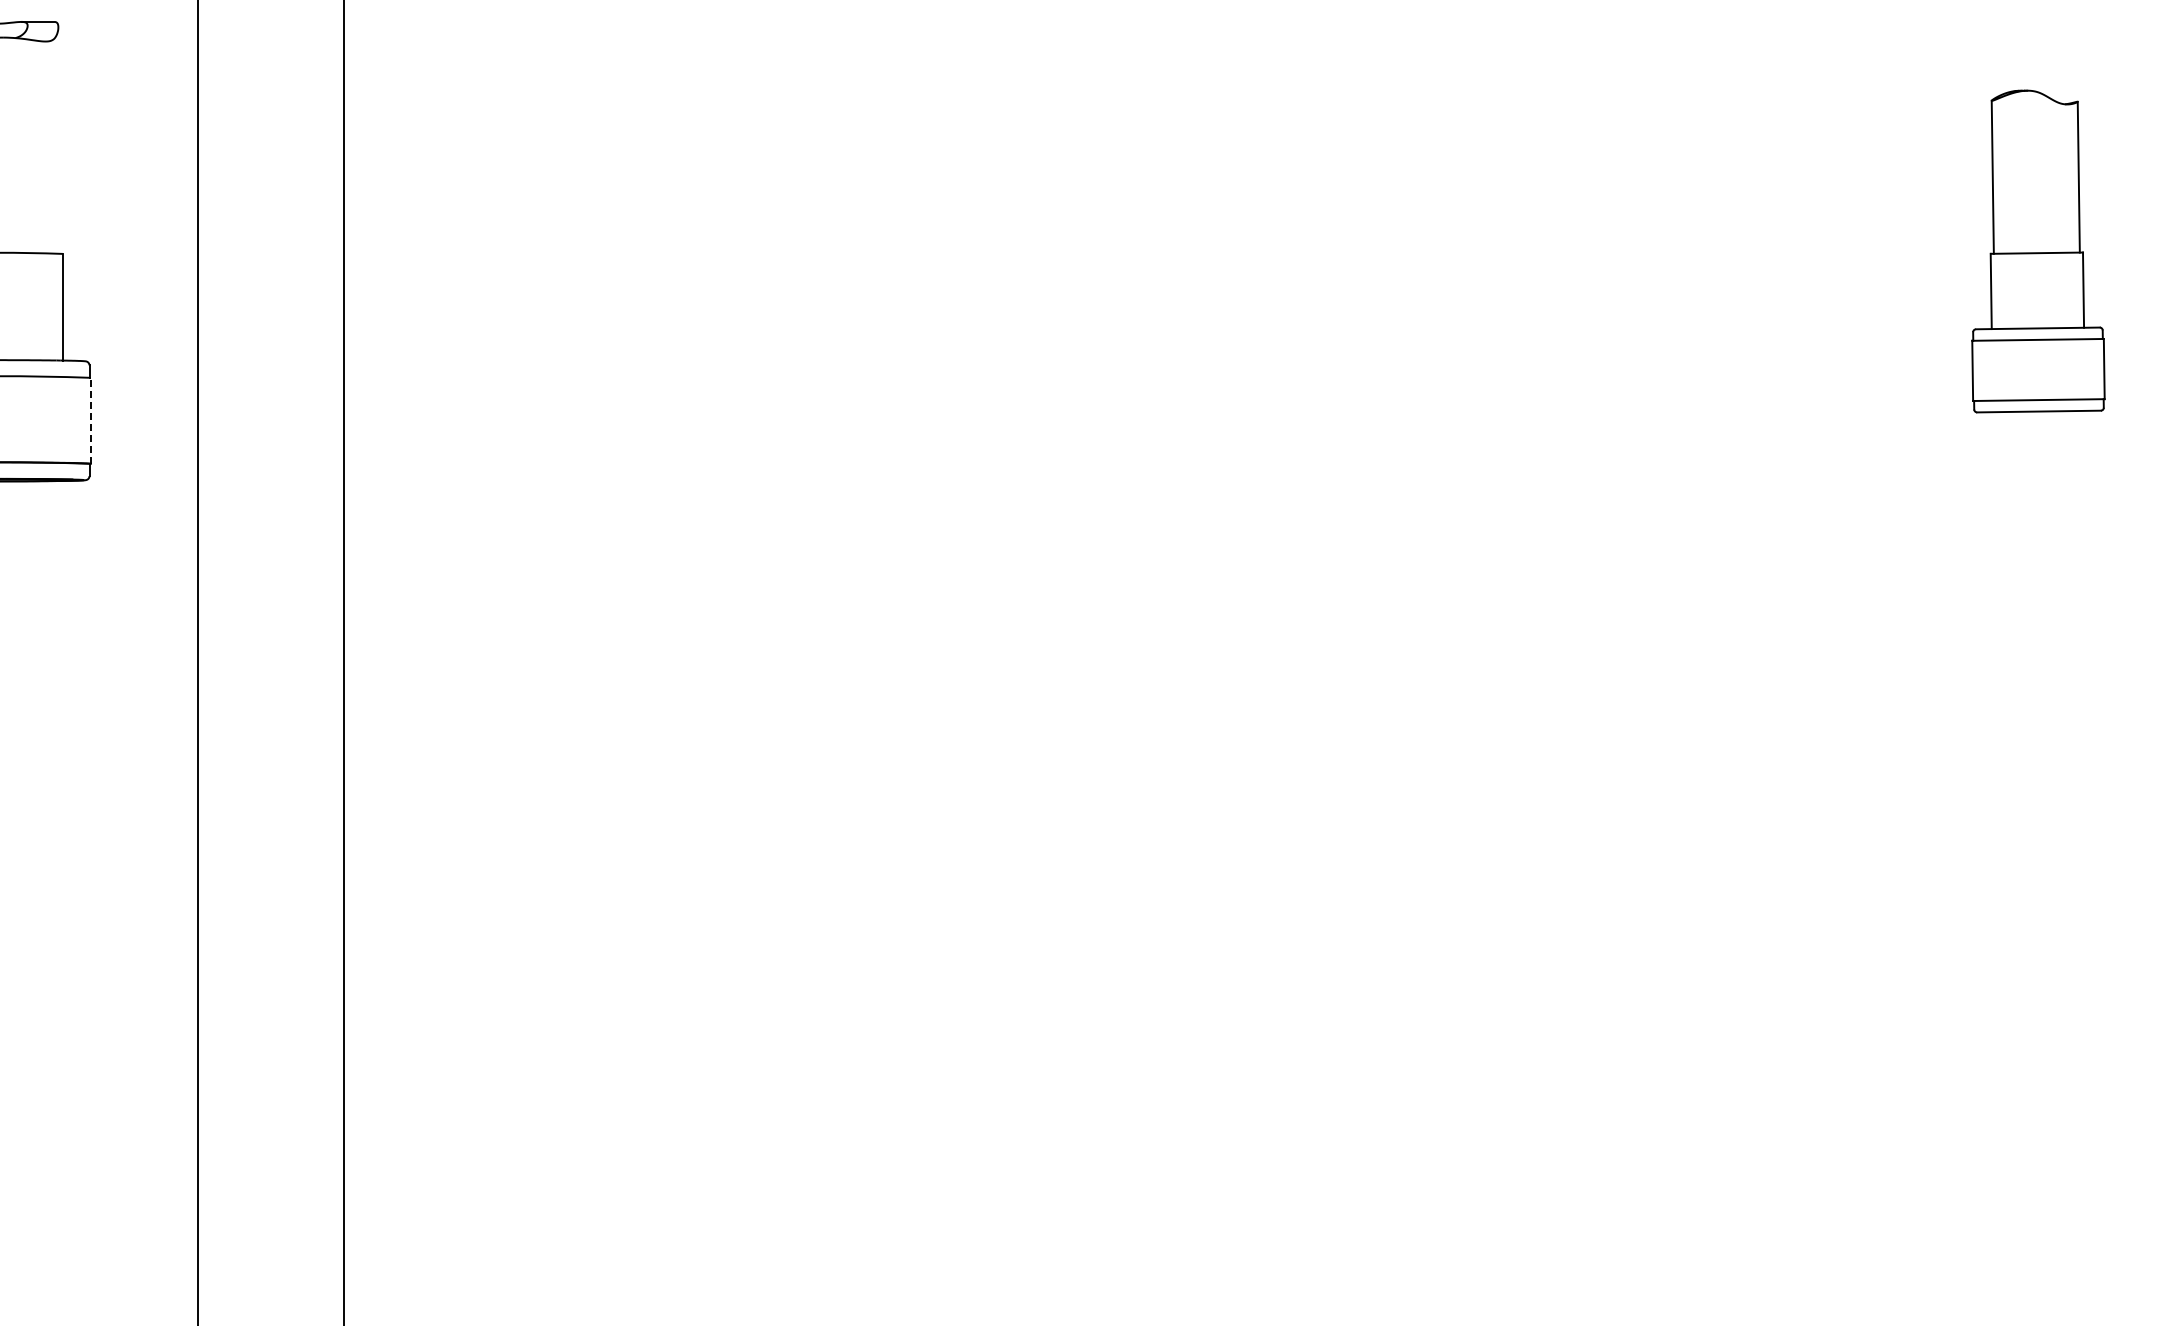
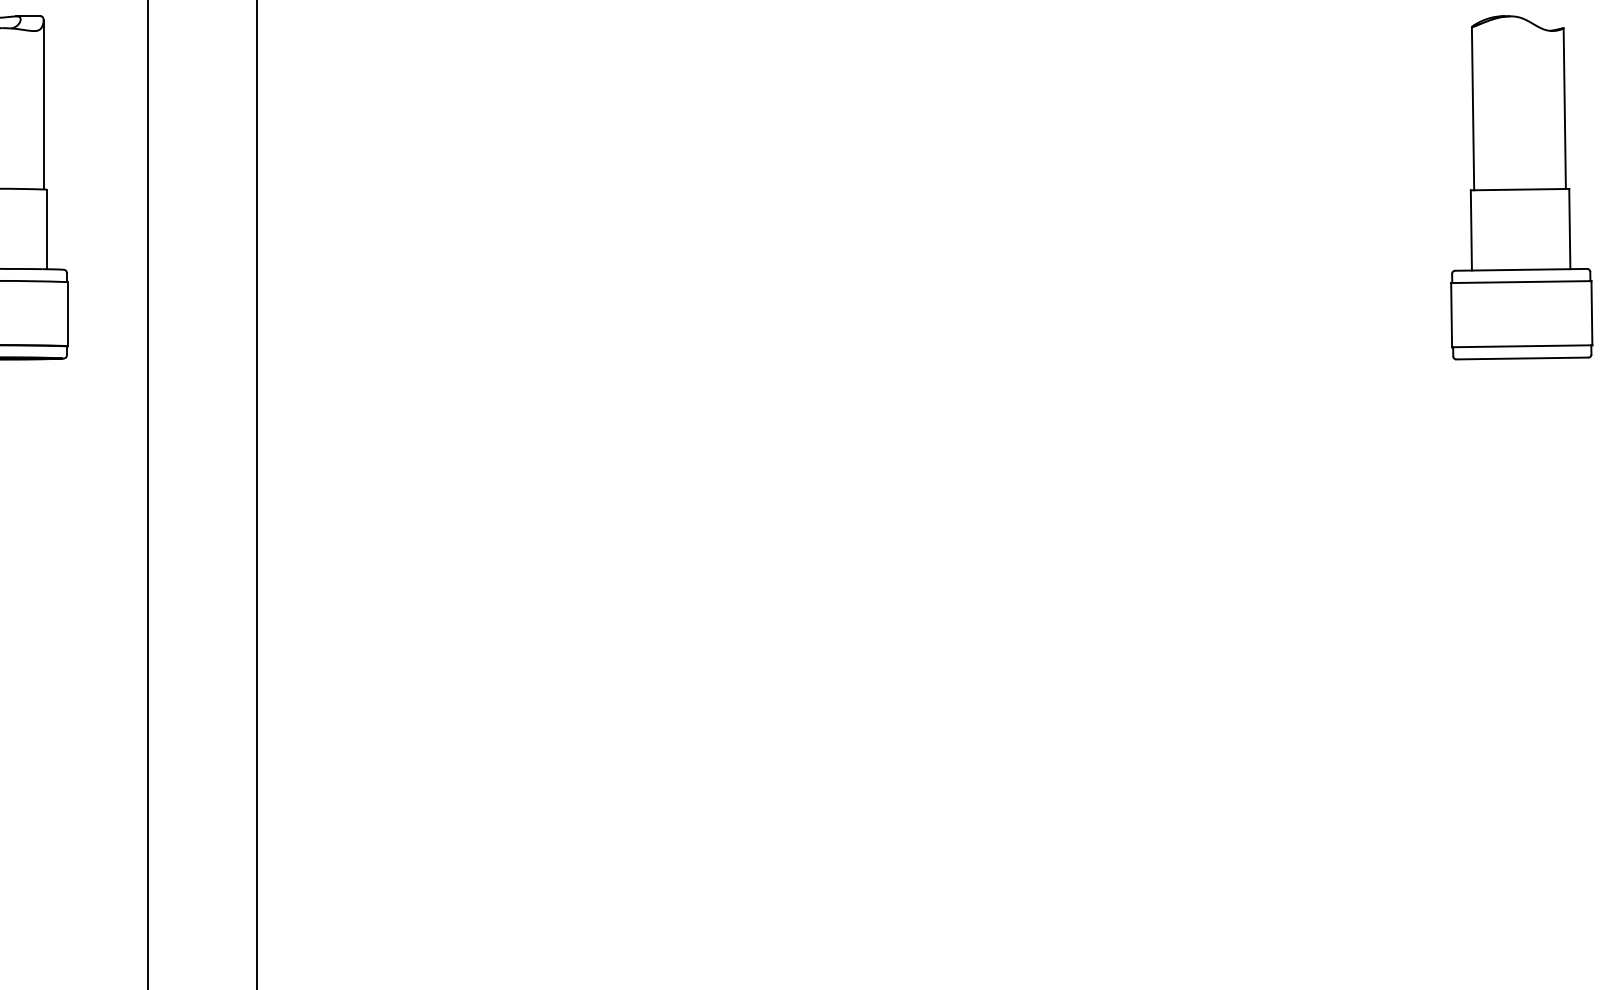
line: (58, 140) -> (43, 104), added
part: (2038, 251) -> (1521, 187), size x1.43
line: (90, 420) -> (67, 313), dashed -> solid

